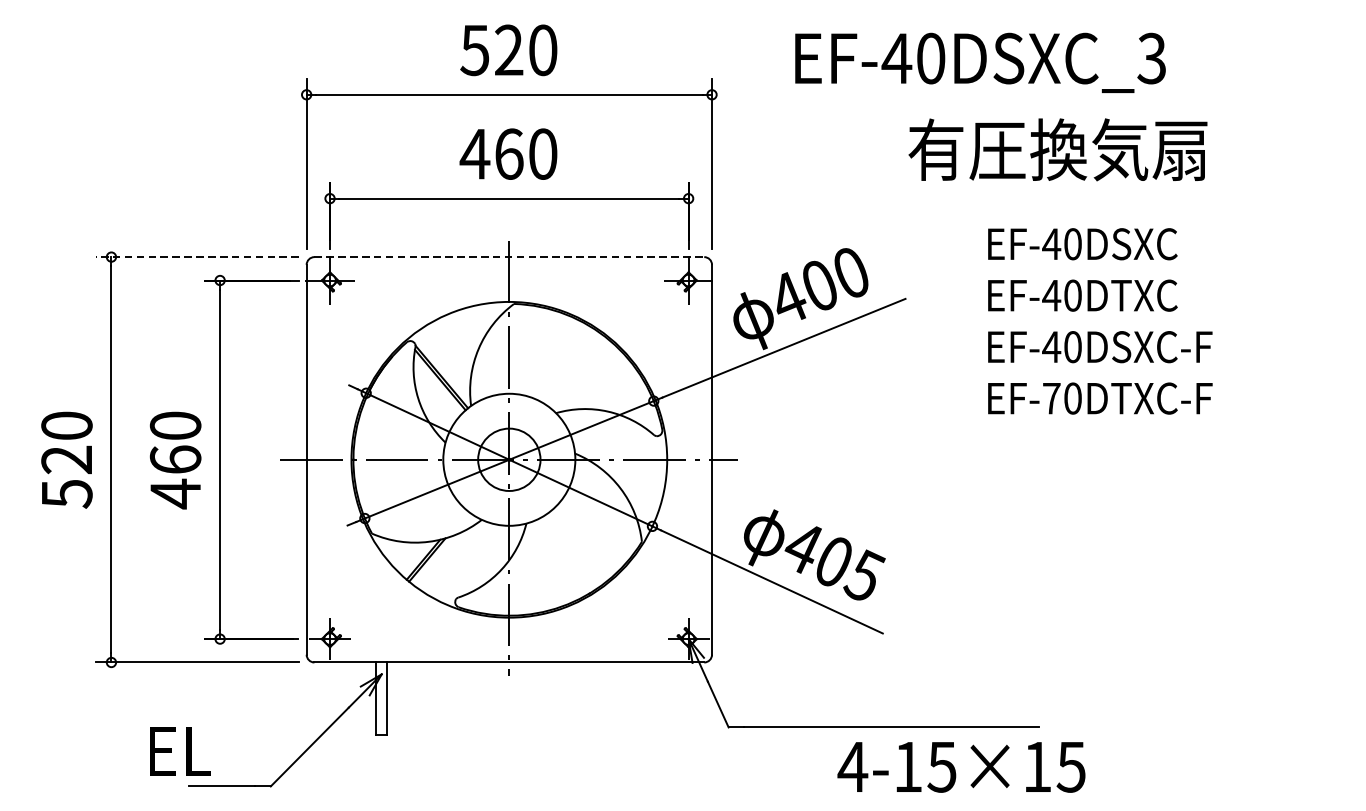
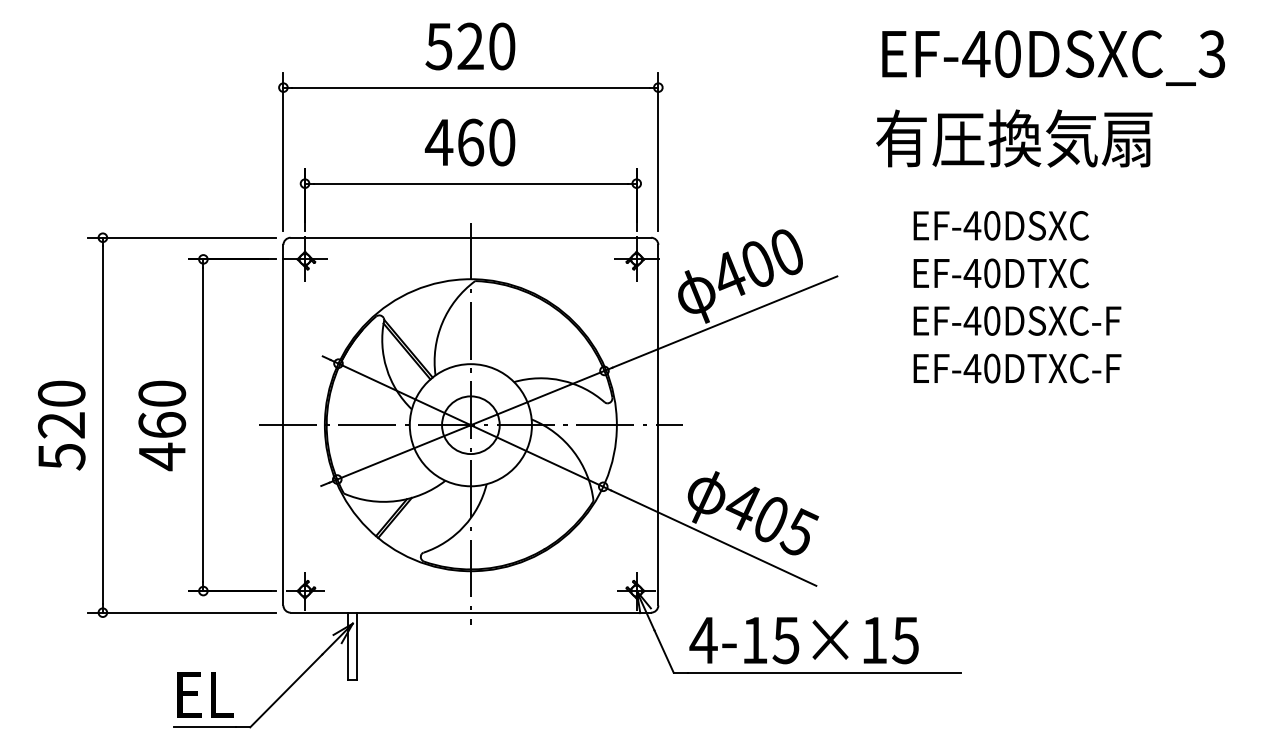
text: (980, 62) -> (1053, 57), moved
text: (1058, 149) -> (1014, 138), moved
line: (197, 256) -> (182, 237), dashed -> solid
line: (510, 256) -> (471, 237), dashed -> solid
text: (1051, 398) -> (972, 368), EF-70DTXC-F -> EF-40DTXC-F
text: (180, 750) -> (205, 694), moved
text: (960, 767) -> (803, 640), moved

